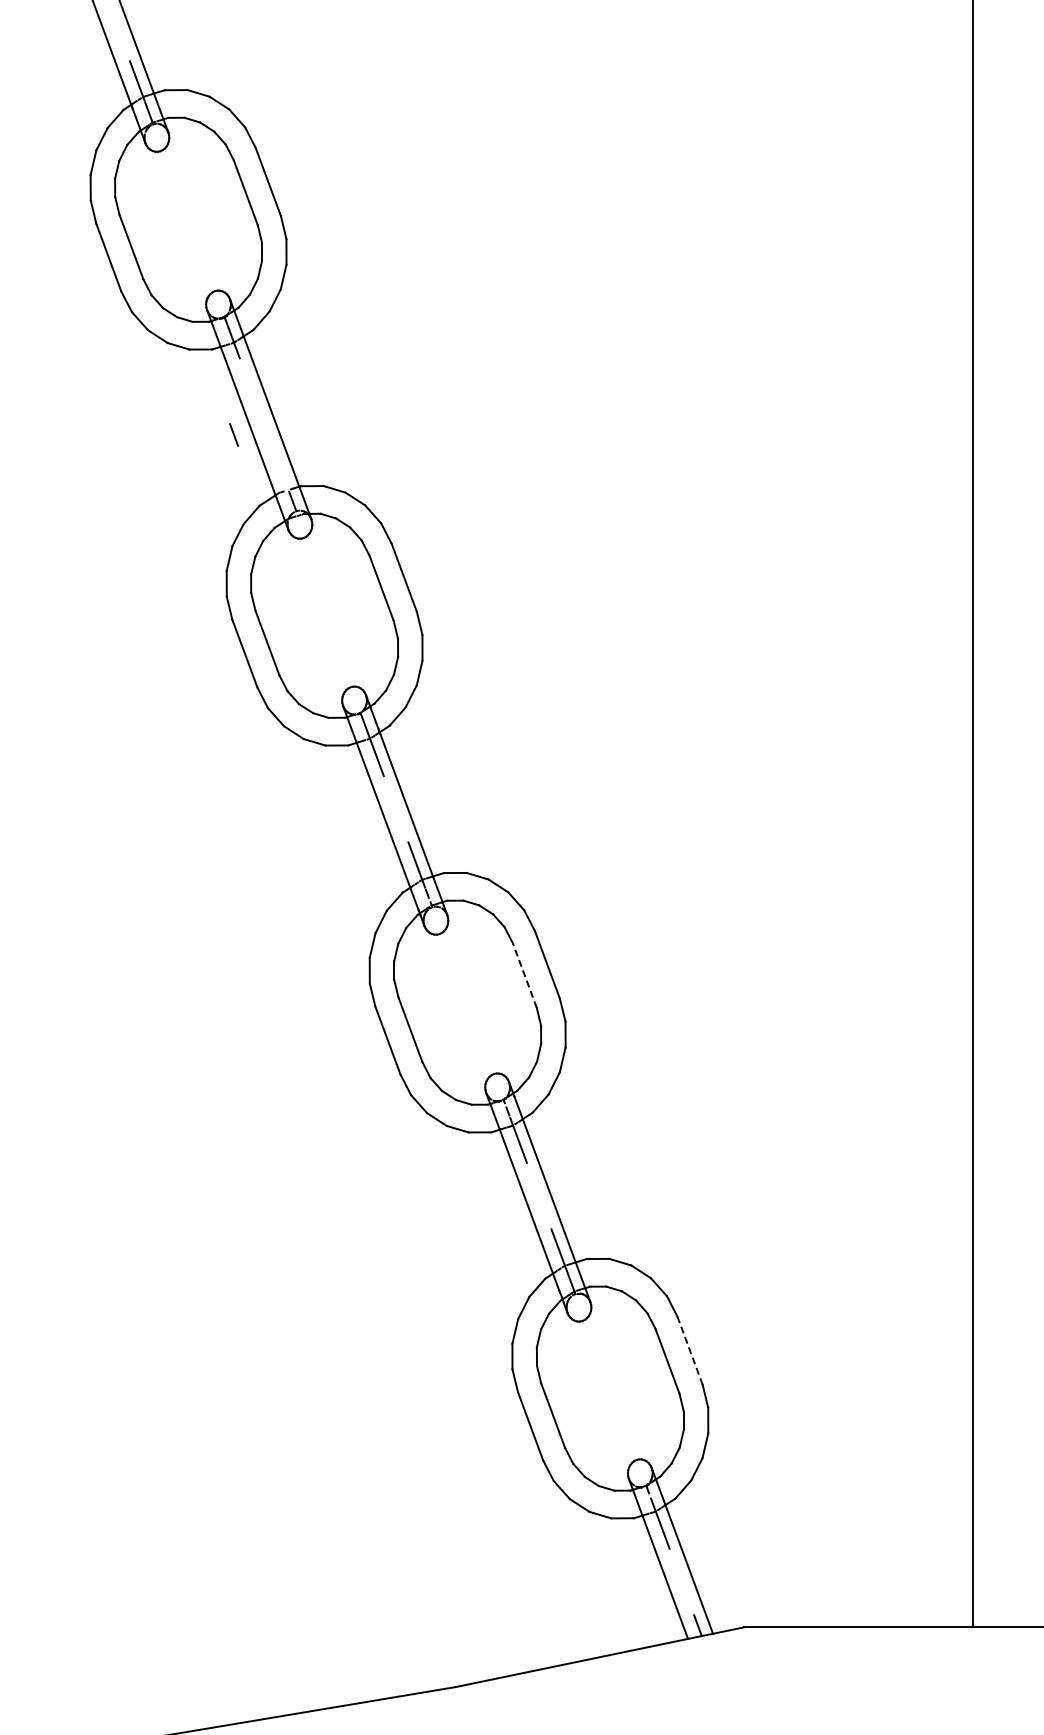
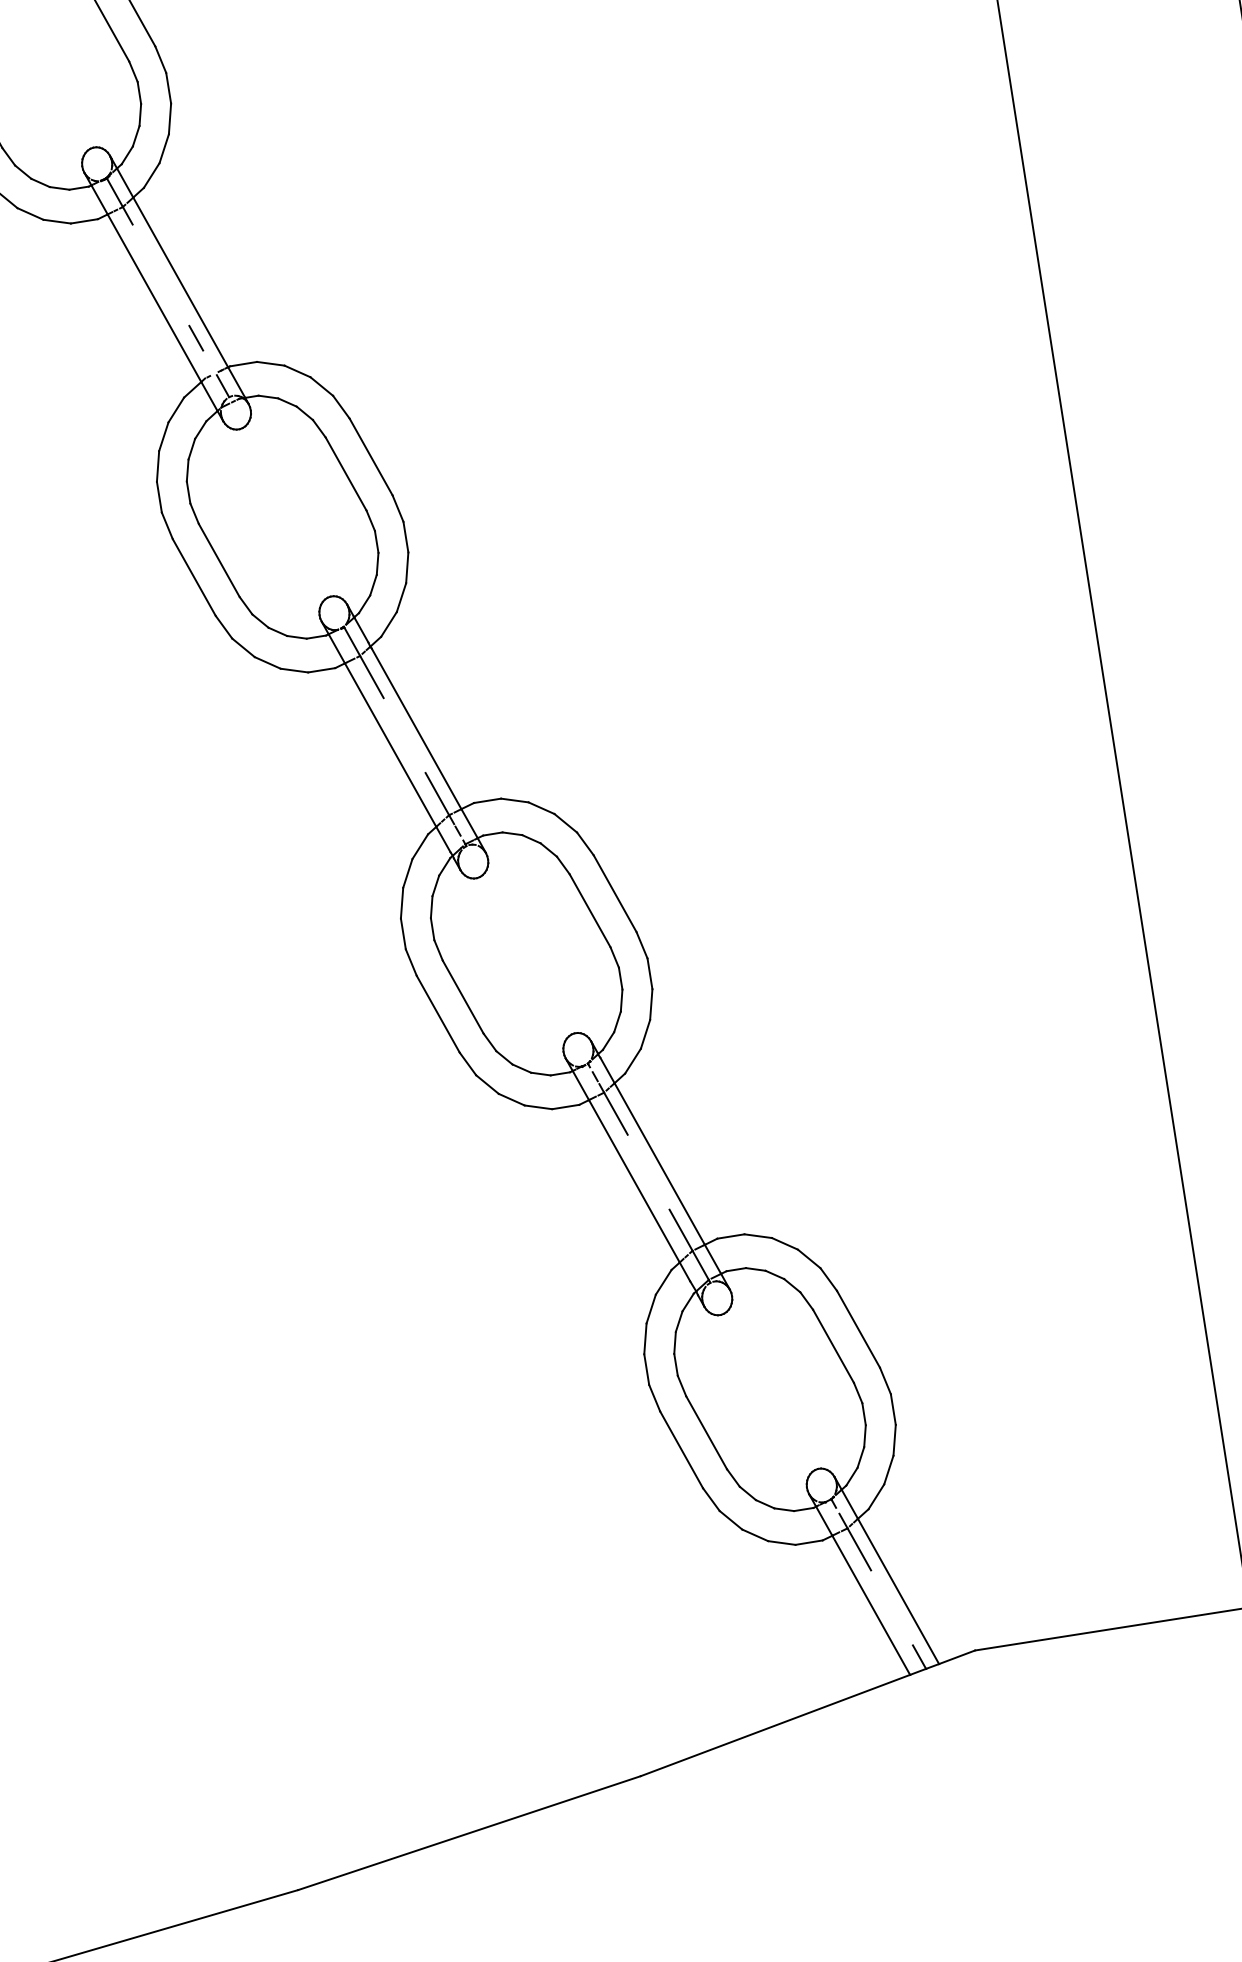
line: (234, 434) -> (196, 337), moved
line: (524, 975) -> (589, 910), dashed -> solid
line: (689, 1350) -> (857, 1329), dashed -> solid

